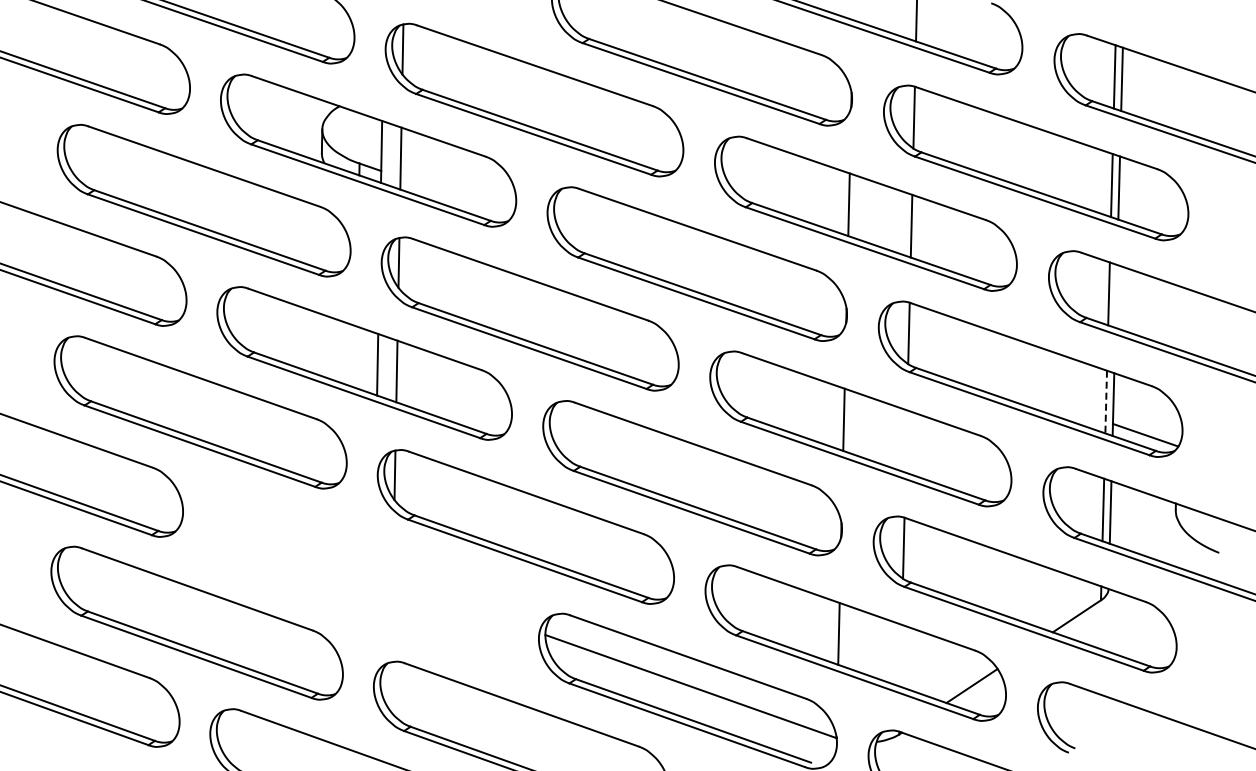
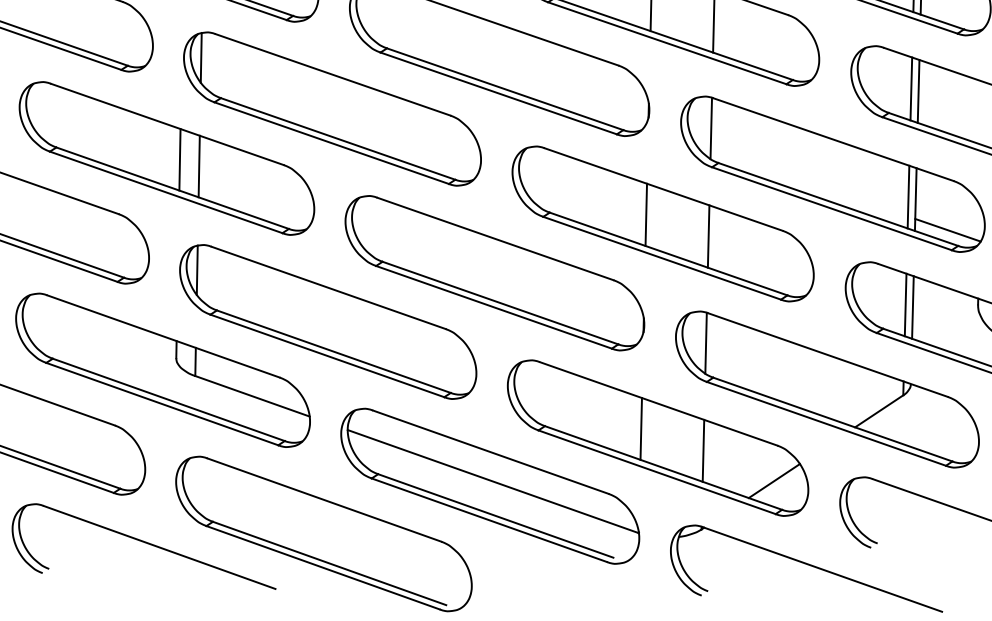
line: (1116, 295) -> (918, 90), added
line: (1106, 402) -> (908, 197), dashed -> solid
line: (906, 441) -> (708, 236), added
part: (360, 574) -> (162, 369), added
line: (900, 655) -> (702, 450), added

